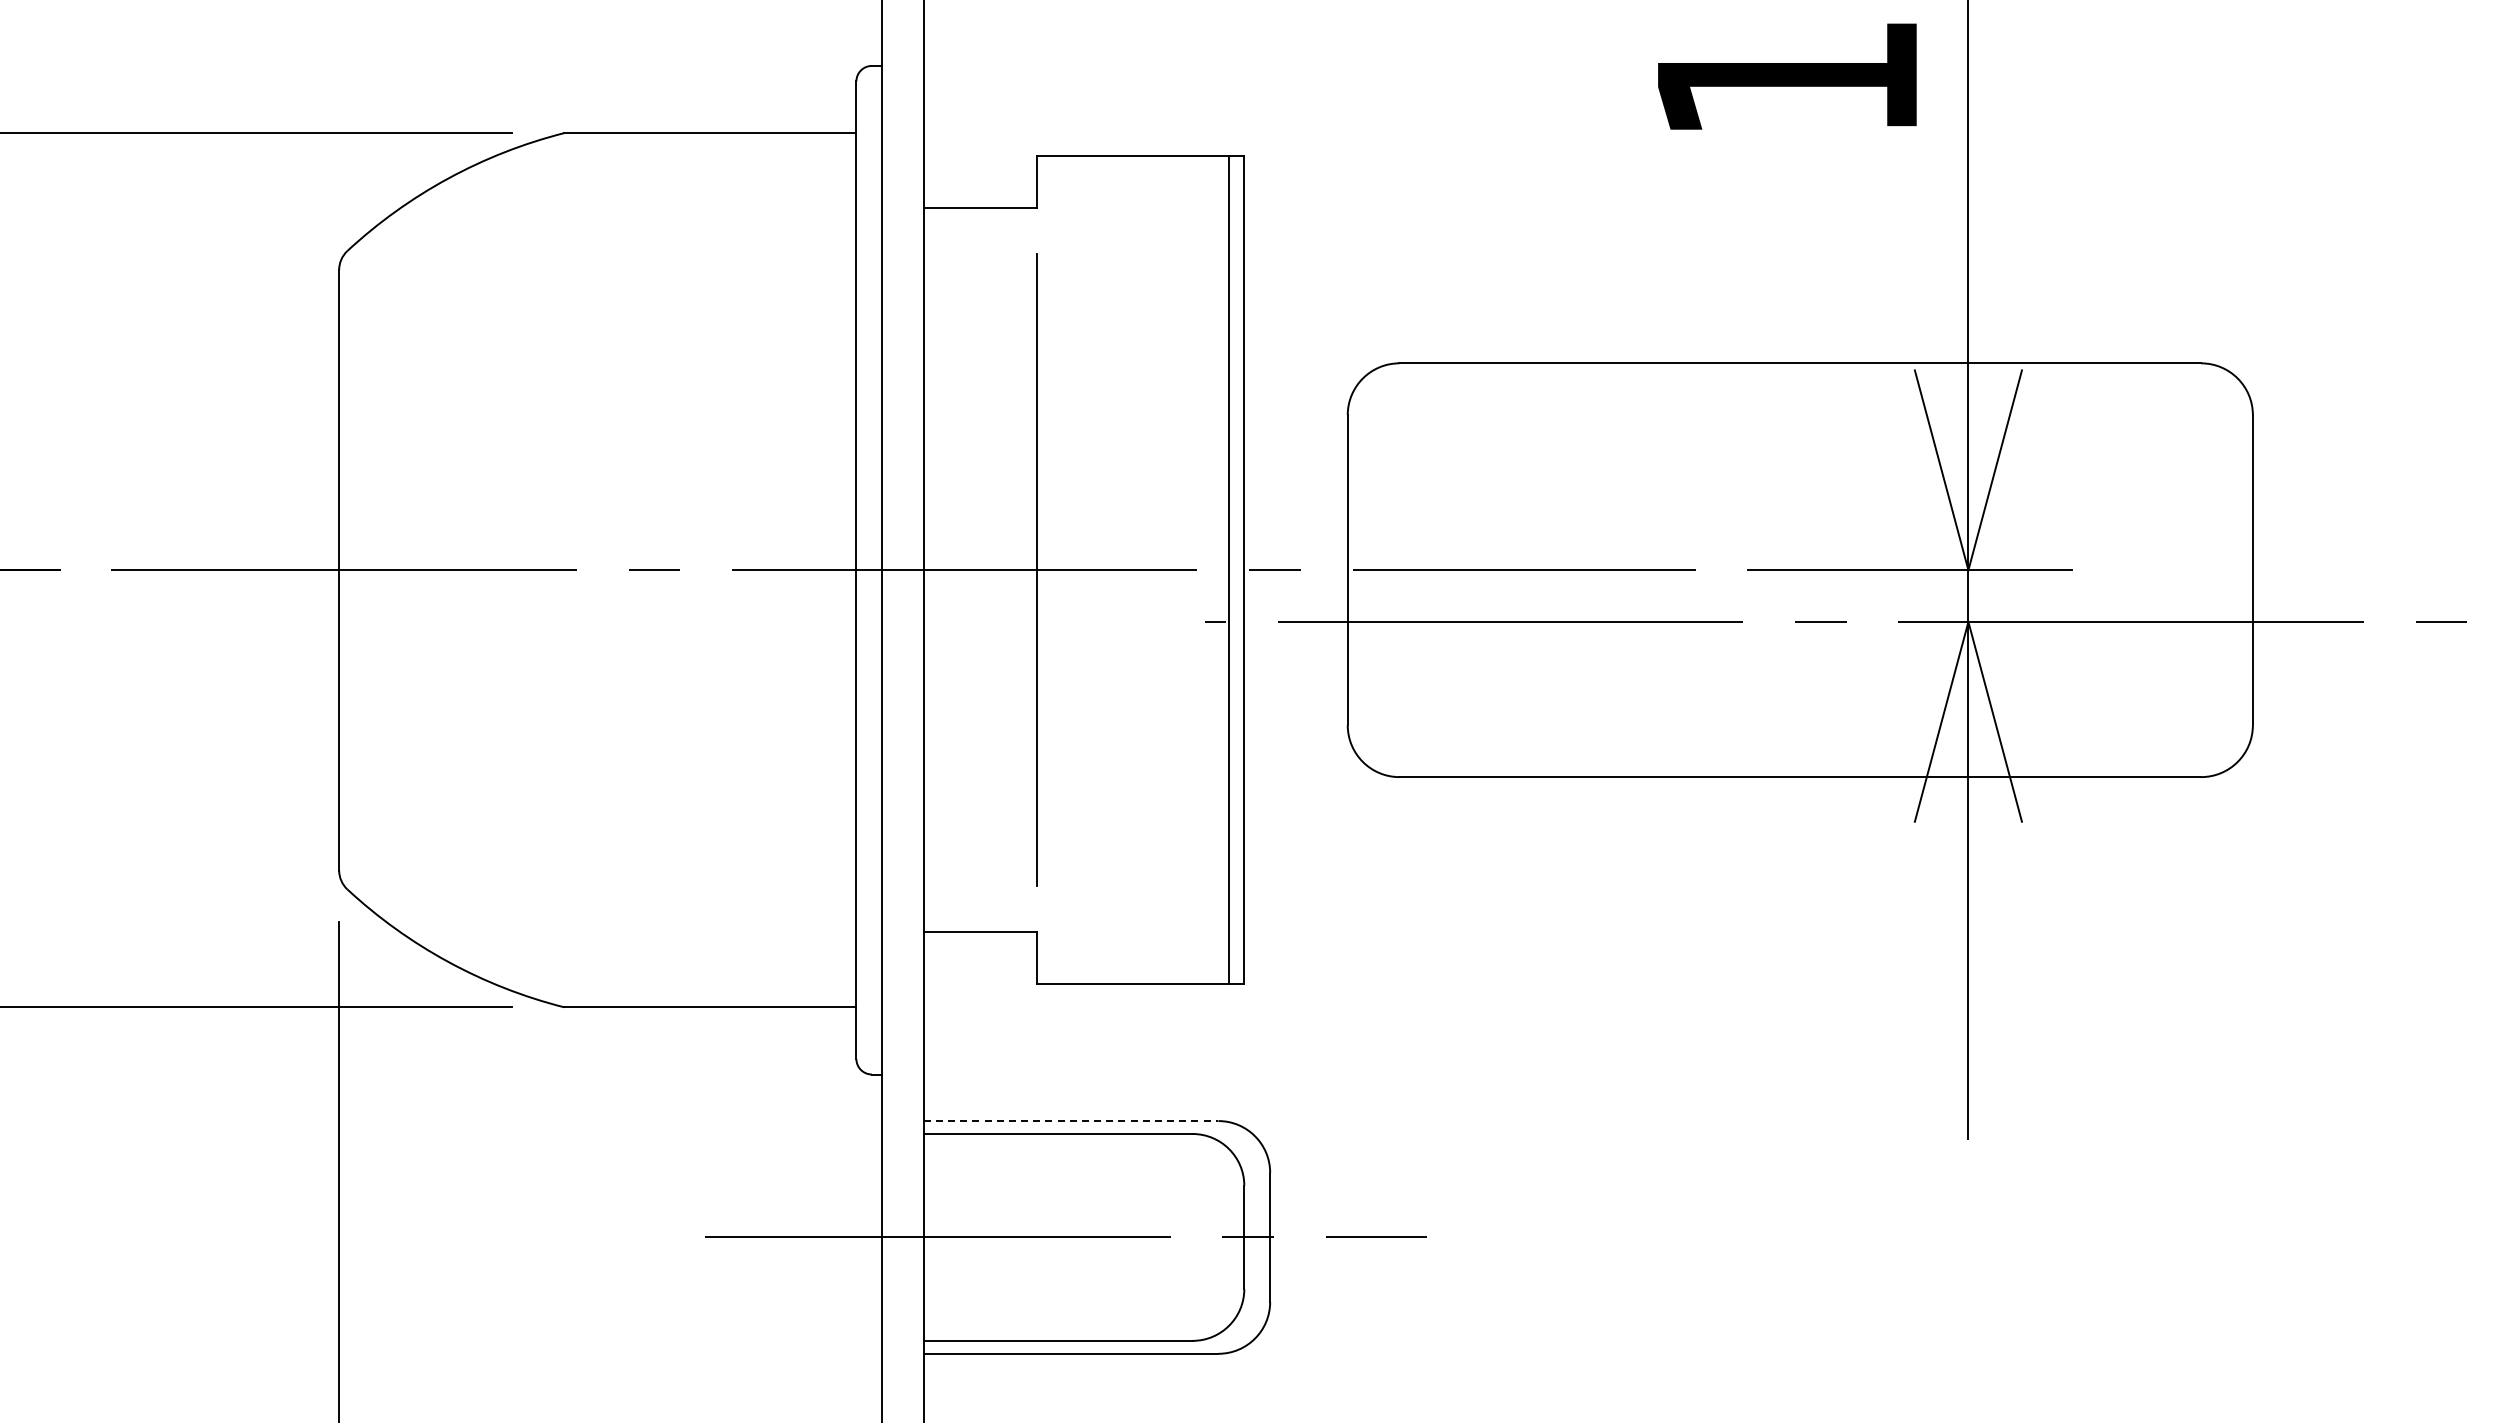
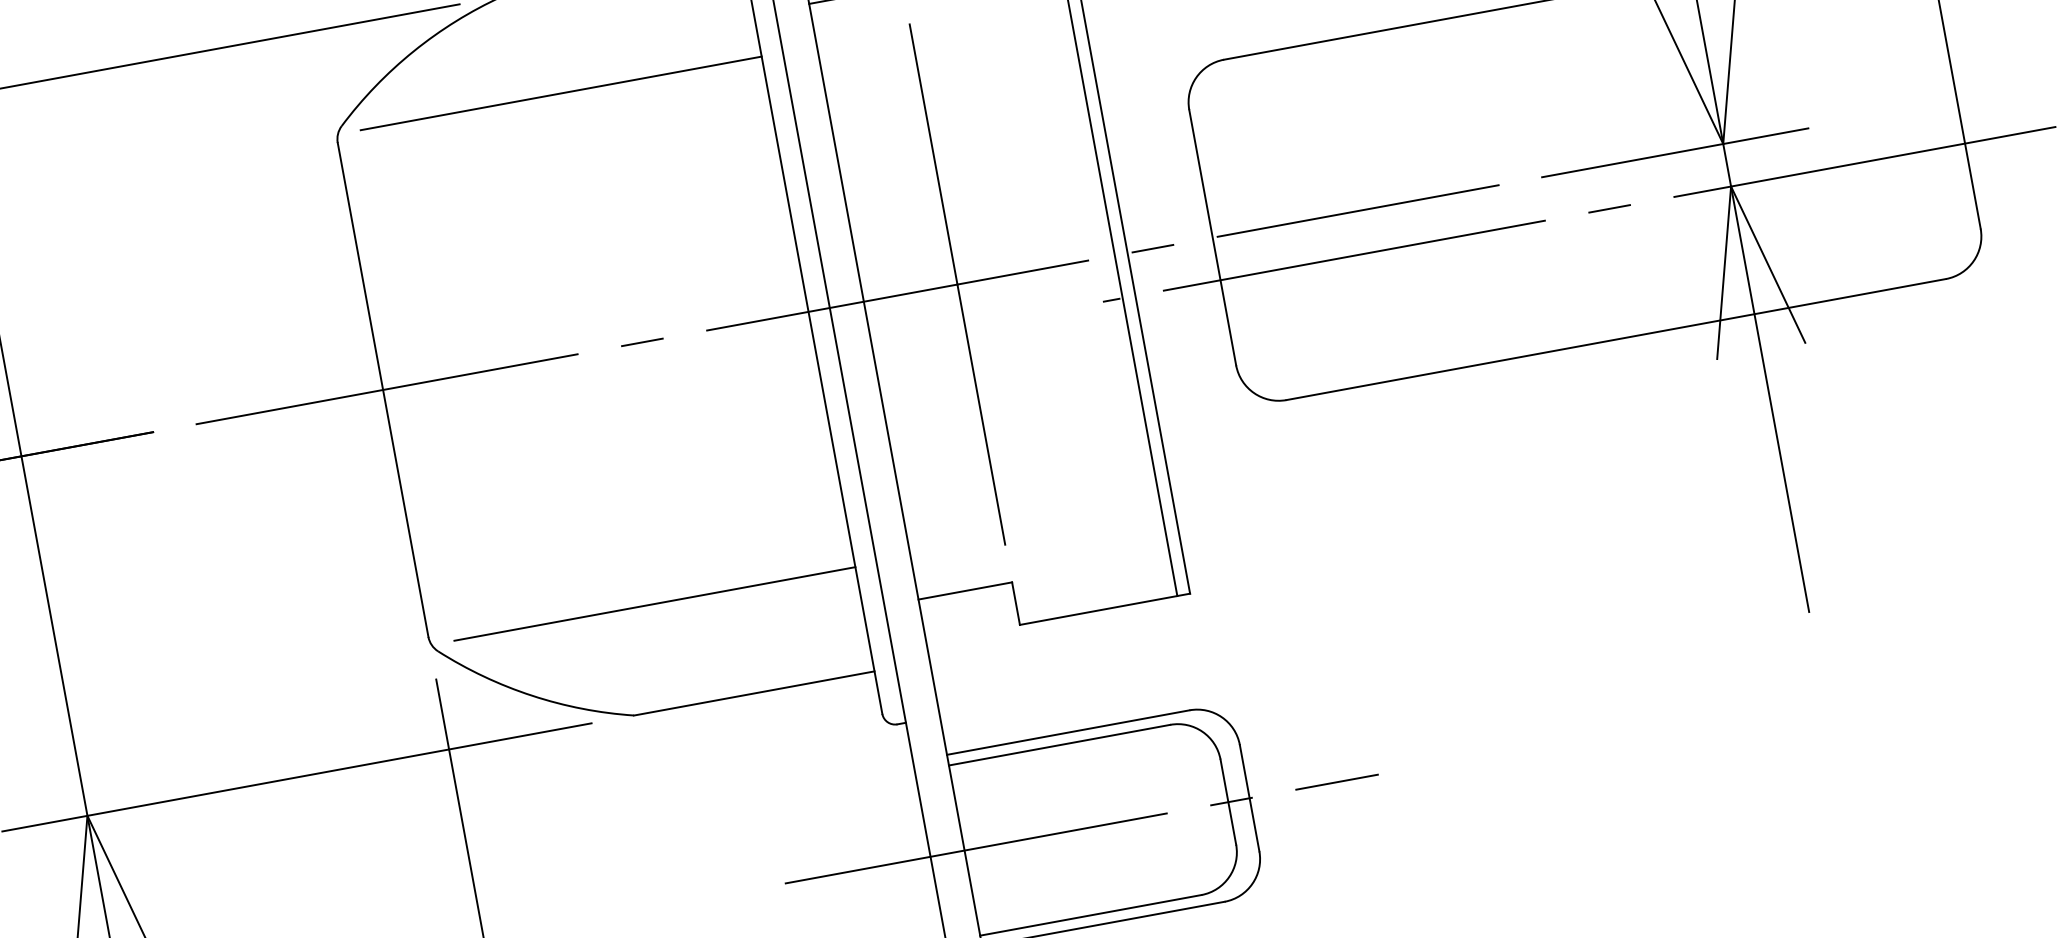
line: (612, 259) -> (561, 93), added
line: (612, 880) -> (654, 603), added
line: (1071, 1121) -> (1068, 732), dashed -> solid

